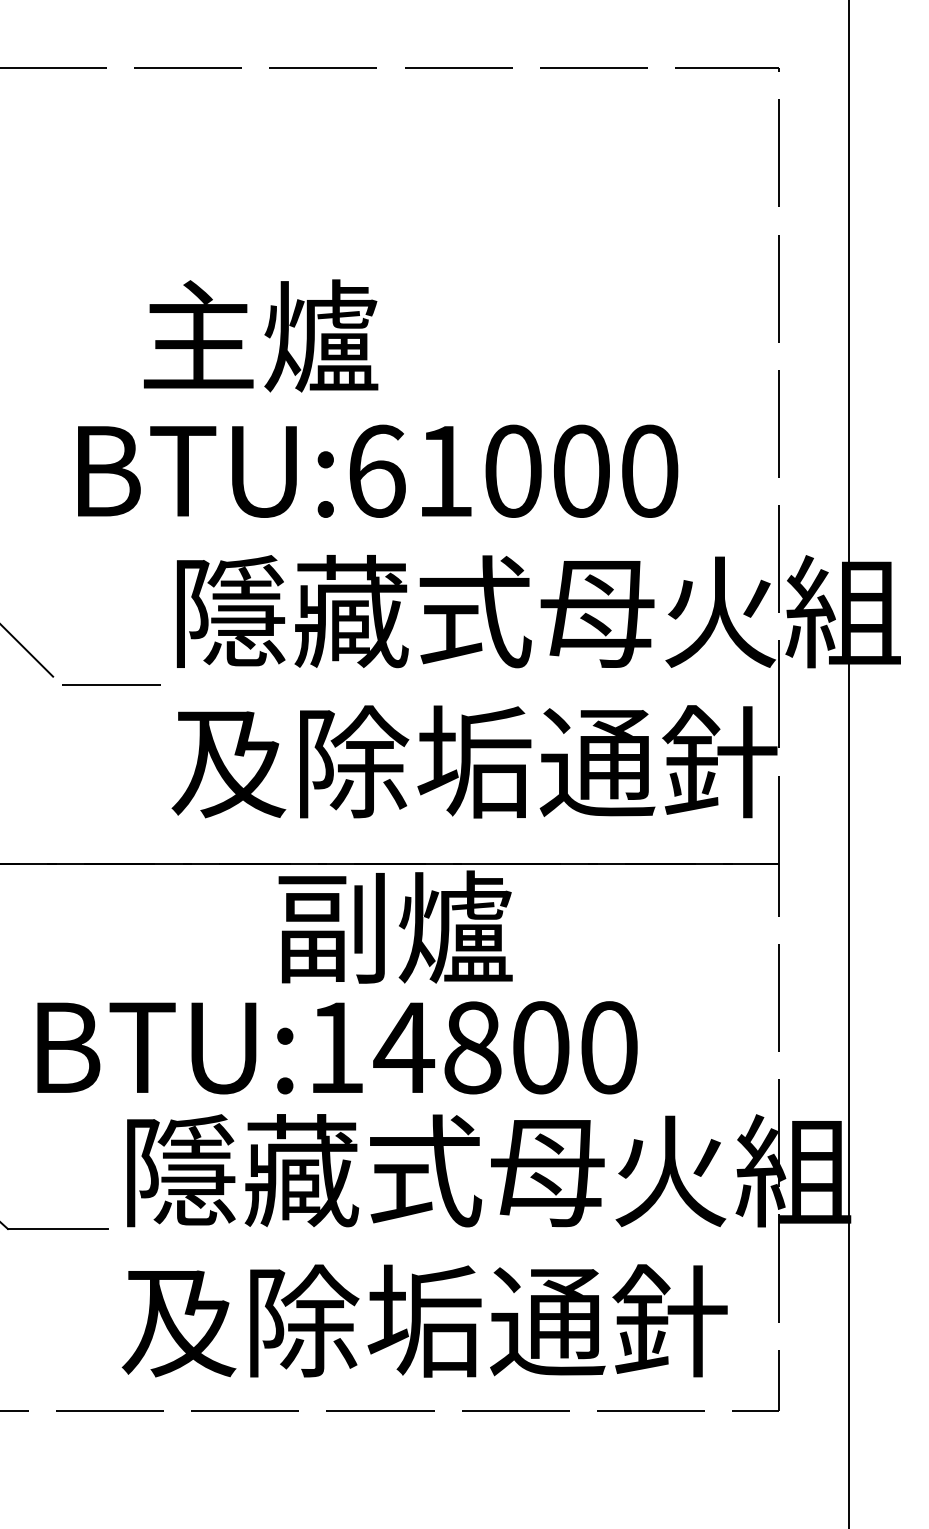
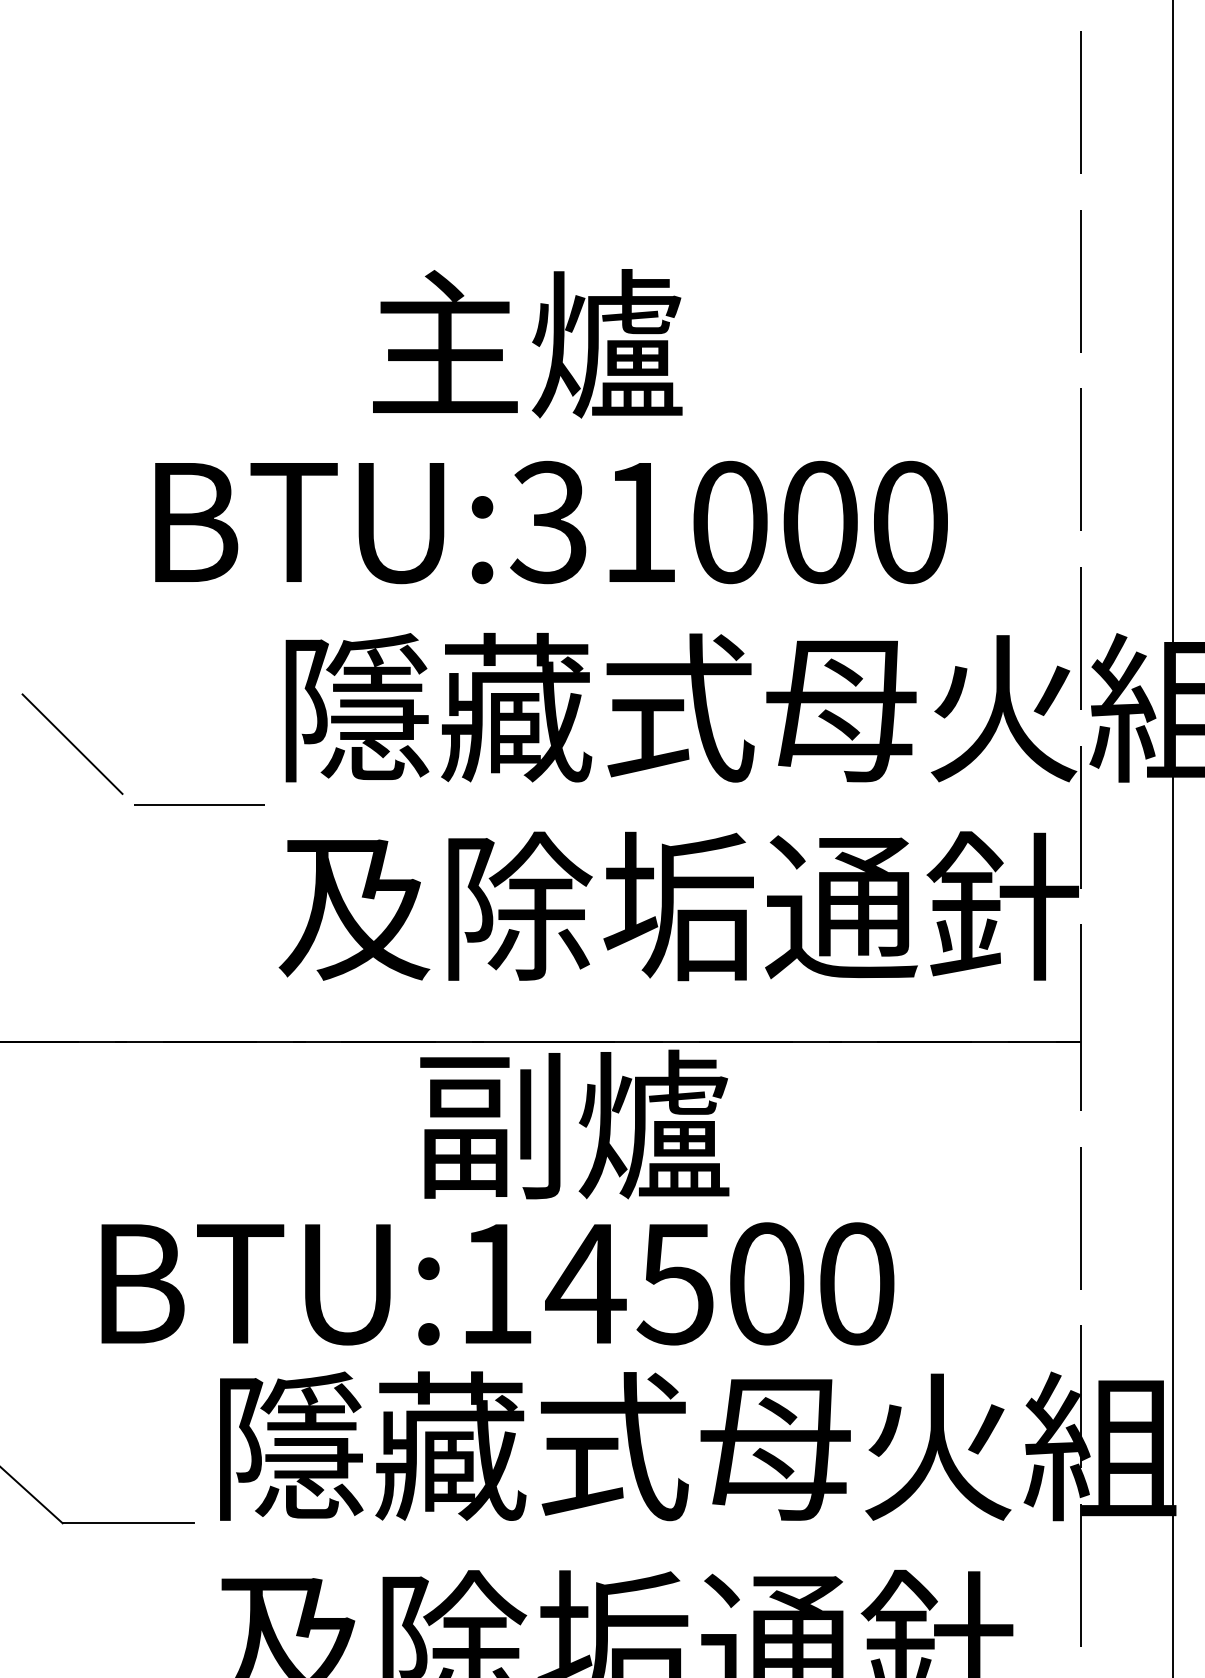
text: (261, 335) -> (528, 343), moved
text: (375, 470) -> (548, 521), BTU:61000 -> BTU:31000
text: (471, 1047) -> (674, 1283), BTU:14800 -> BTU:14500

